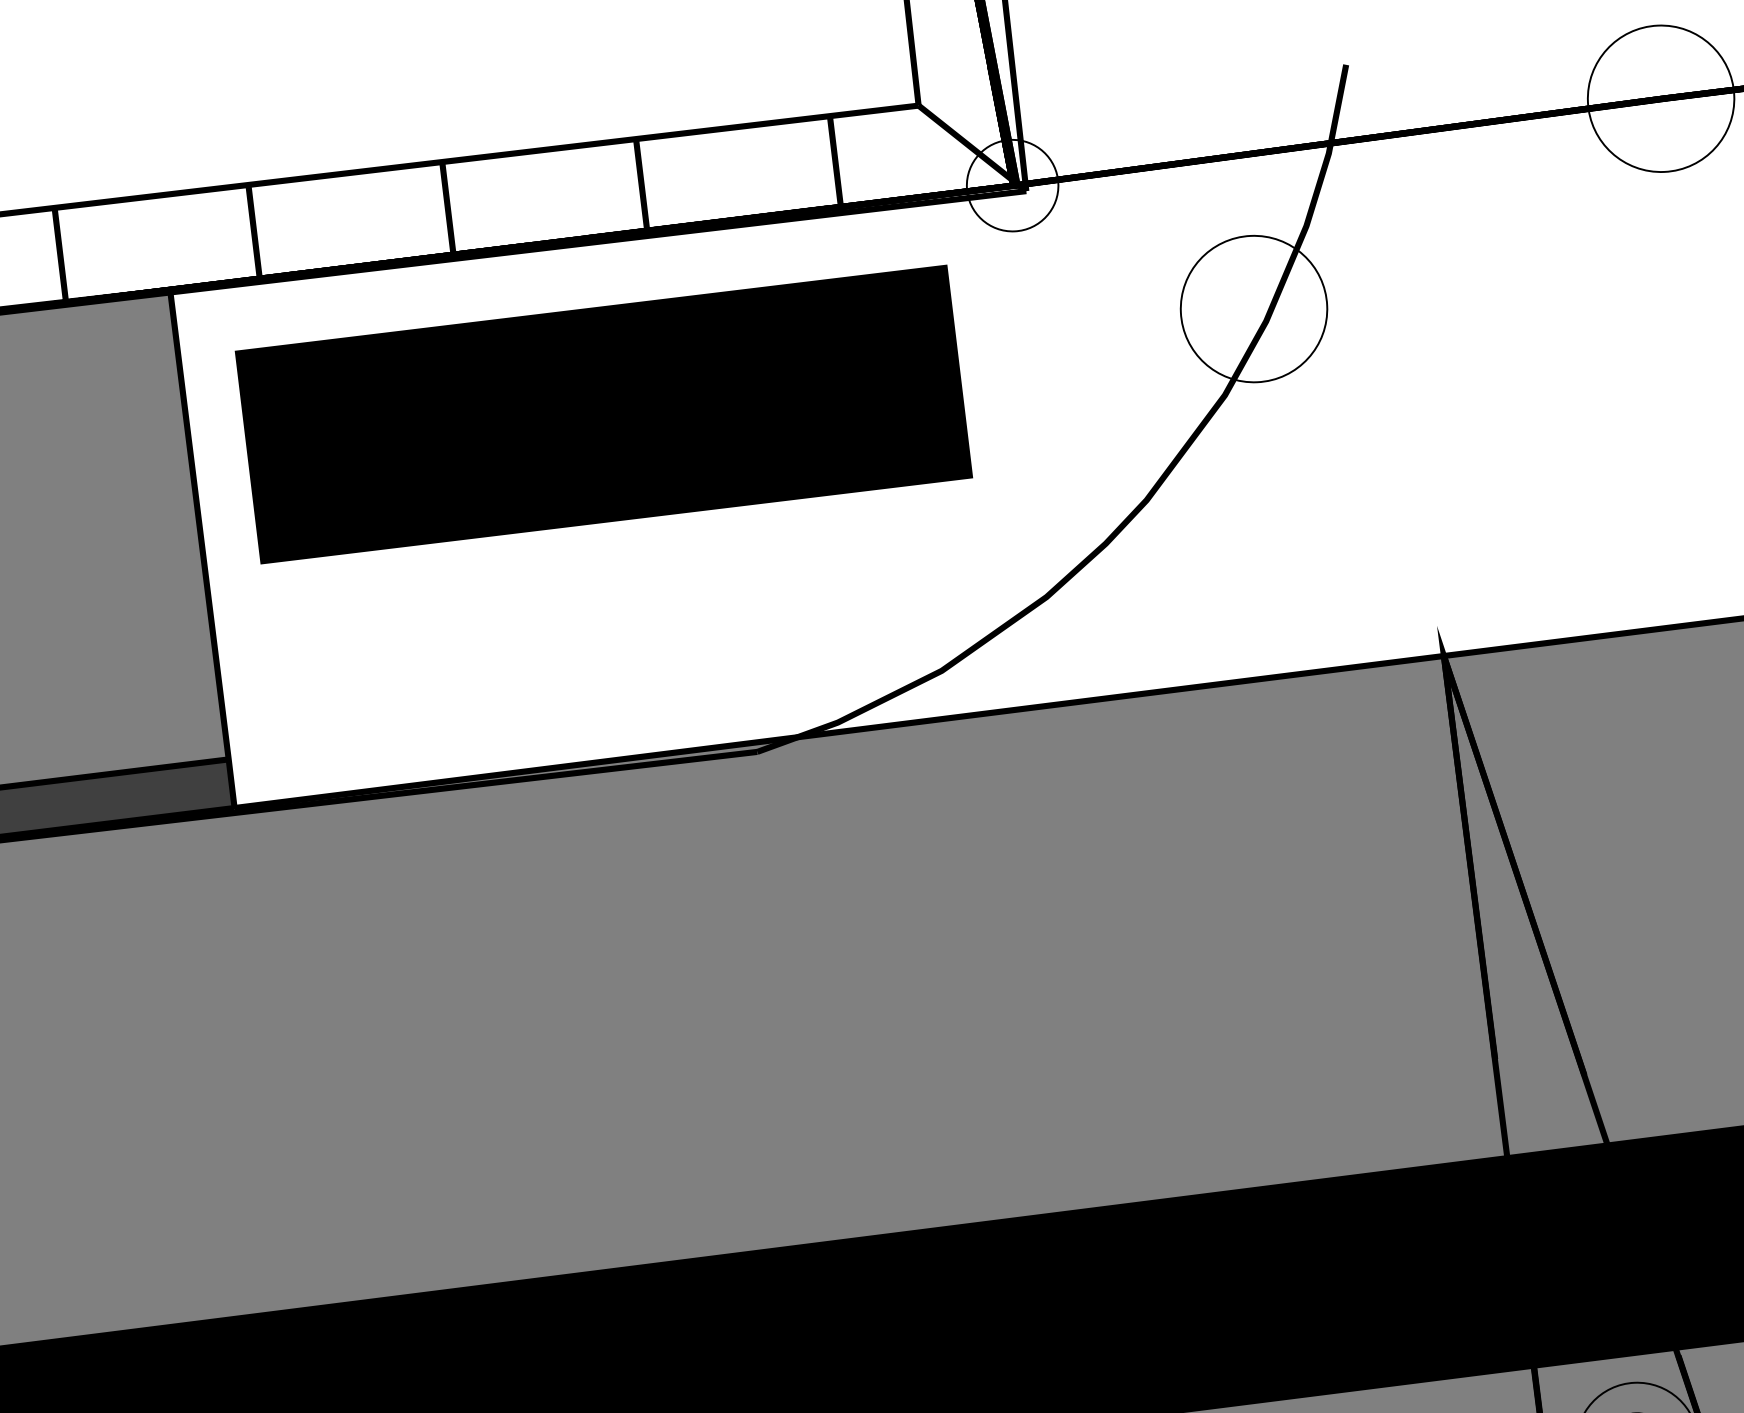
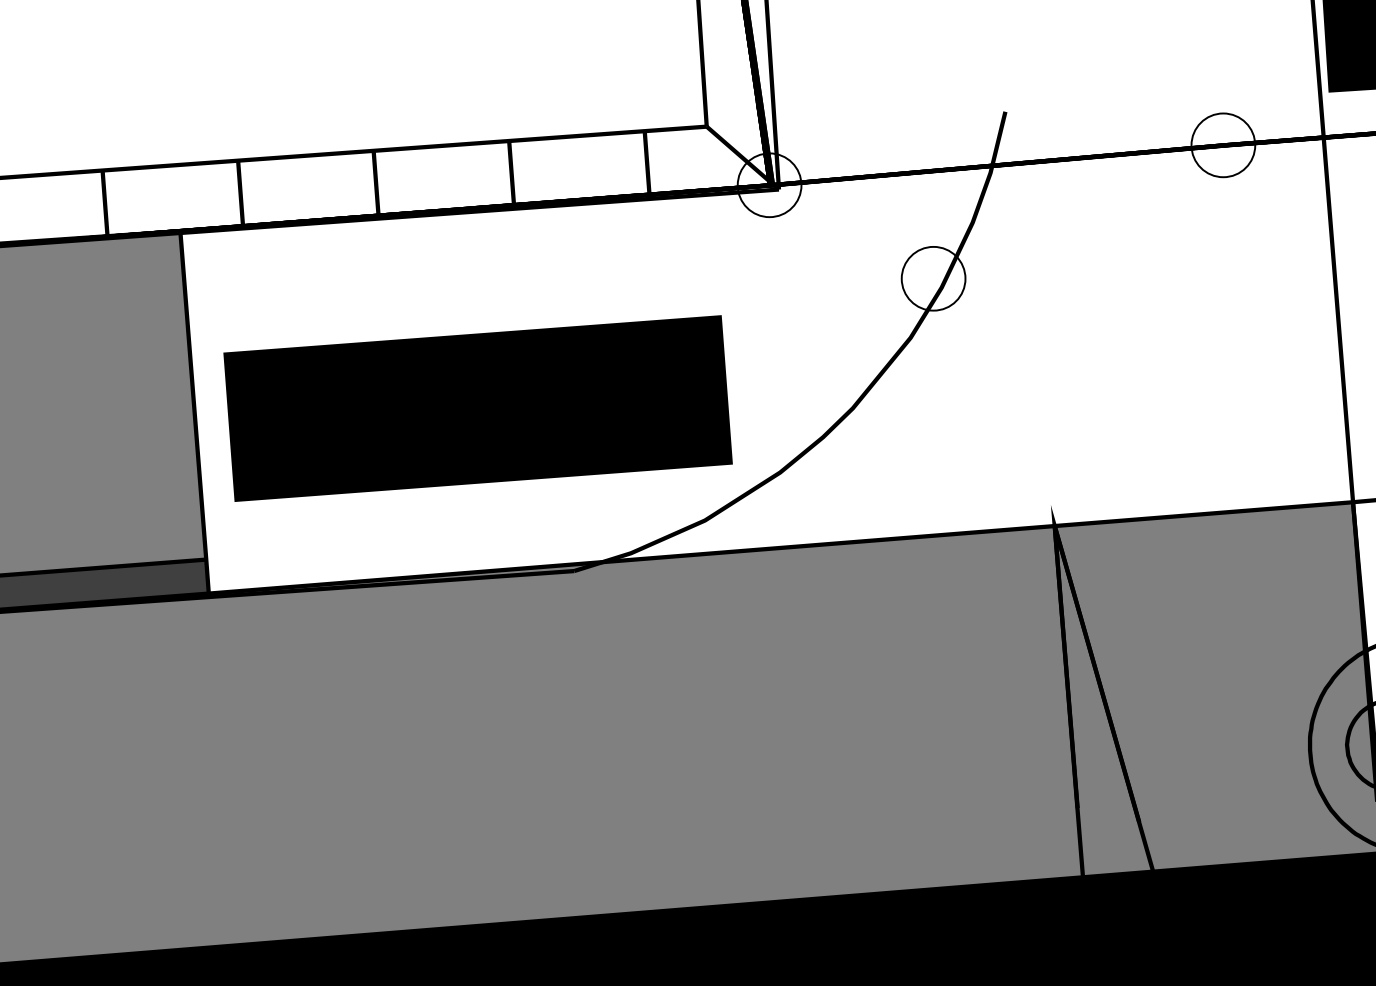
circle: (1661, 98) -> (1223, 145), size x0.62
circle: (1253, 308) -> (933, 278), size x0.62
text: (603, 414) -> (477, 408), moved

